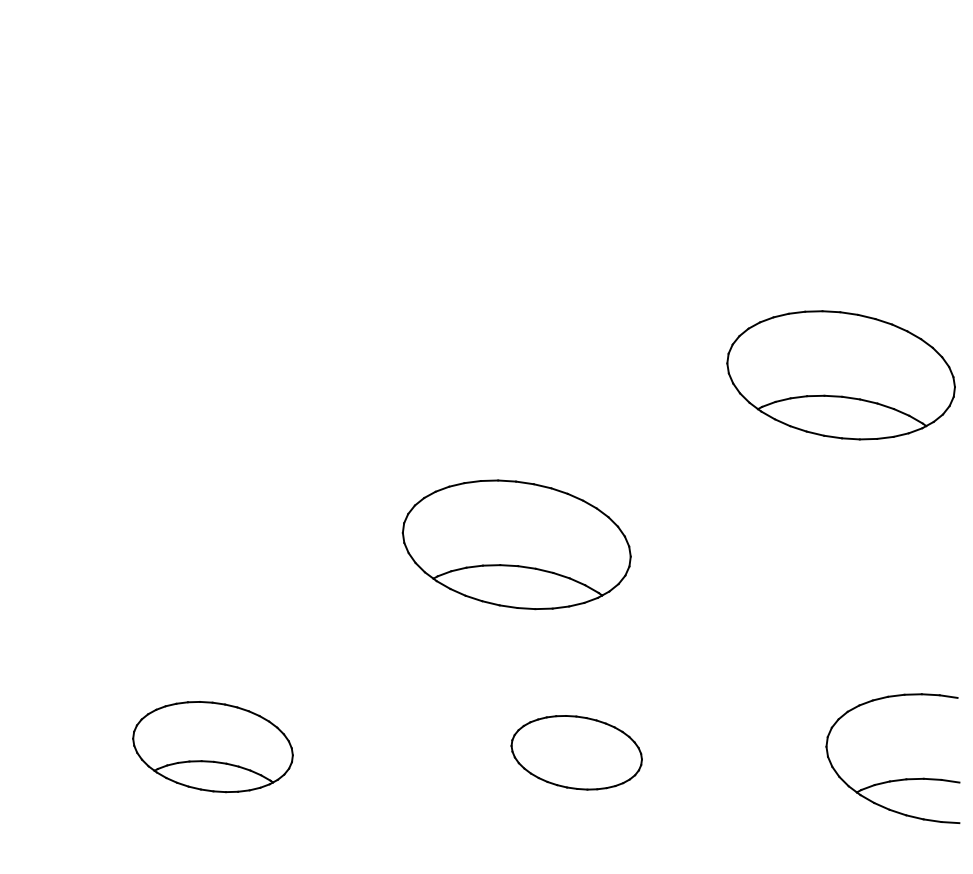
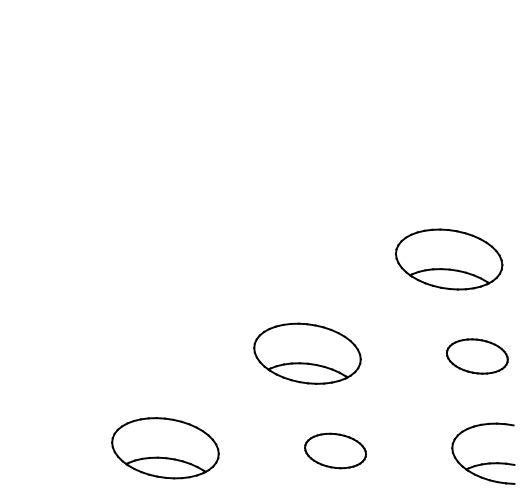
part: (841, 375) -> (449, 259), moved
part: (880, 550) -> (477, 356), added
part: (213, 747) -> (165, 448), size x1.43

